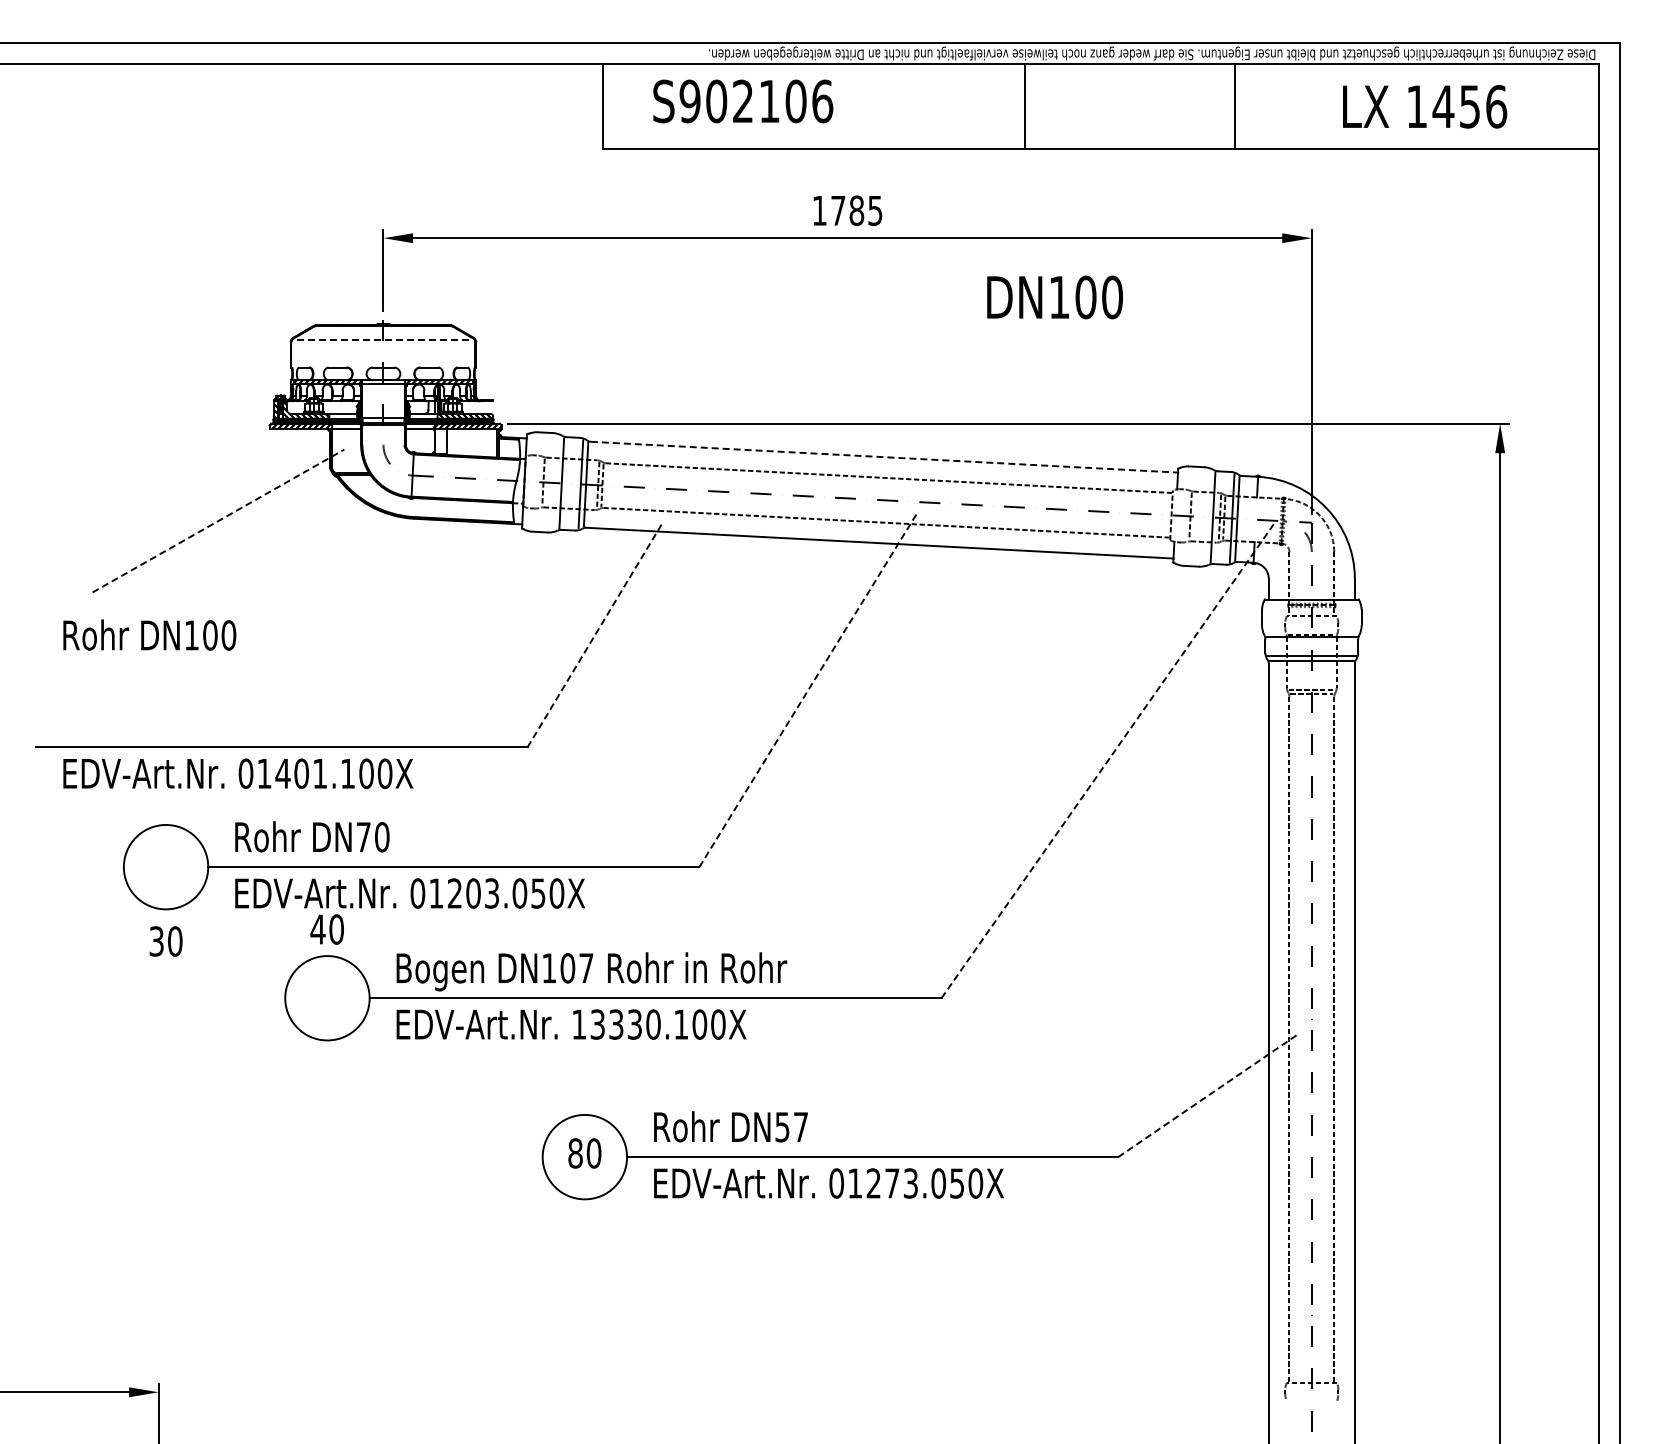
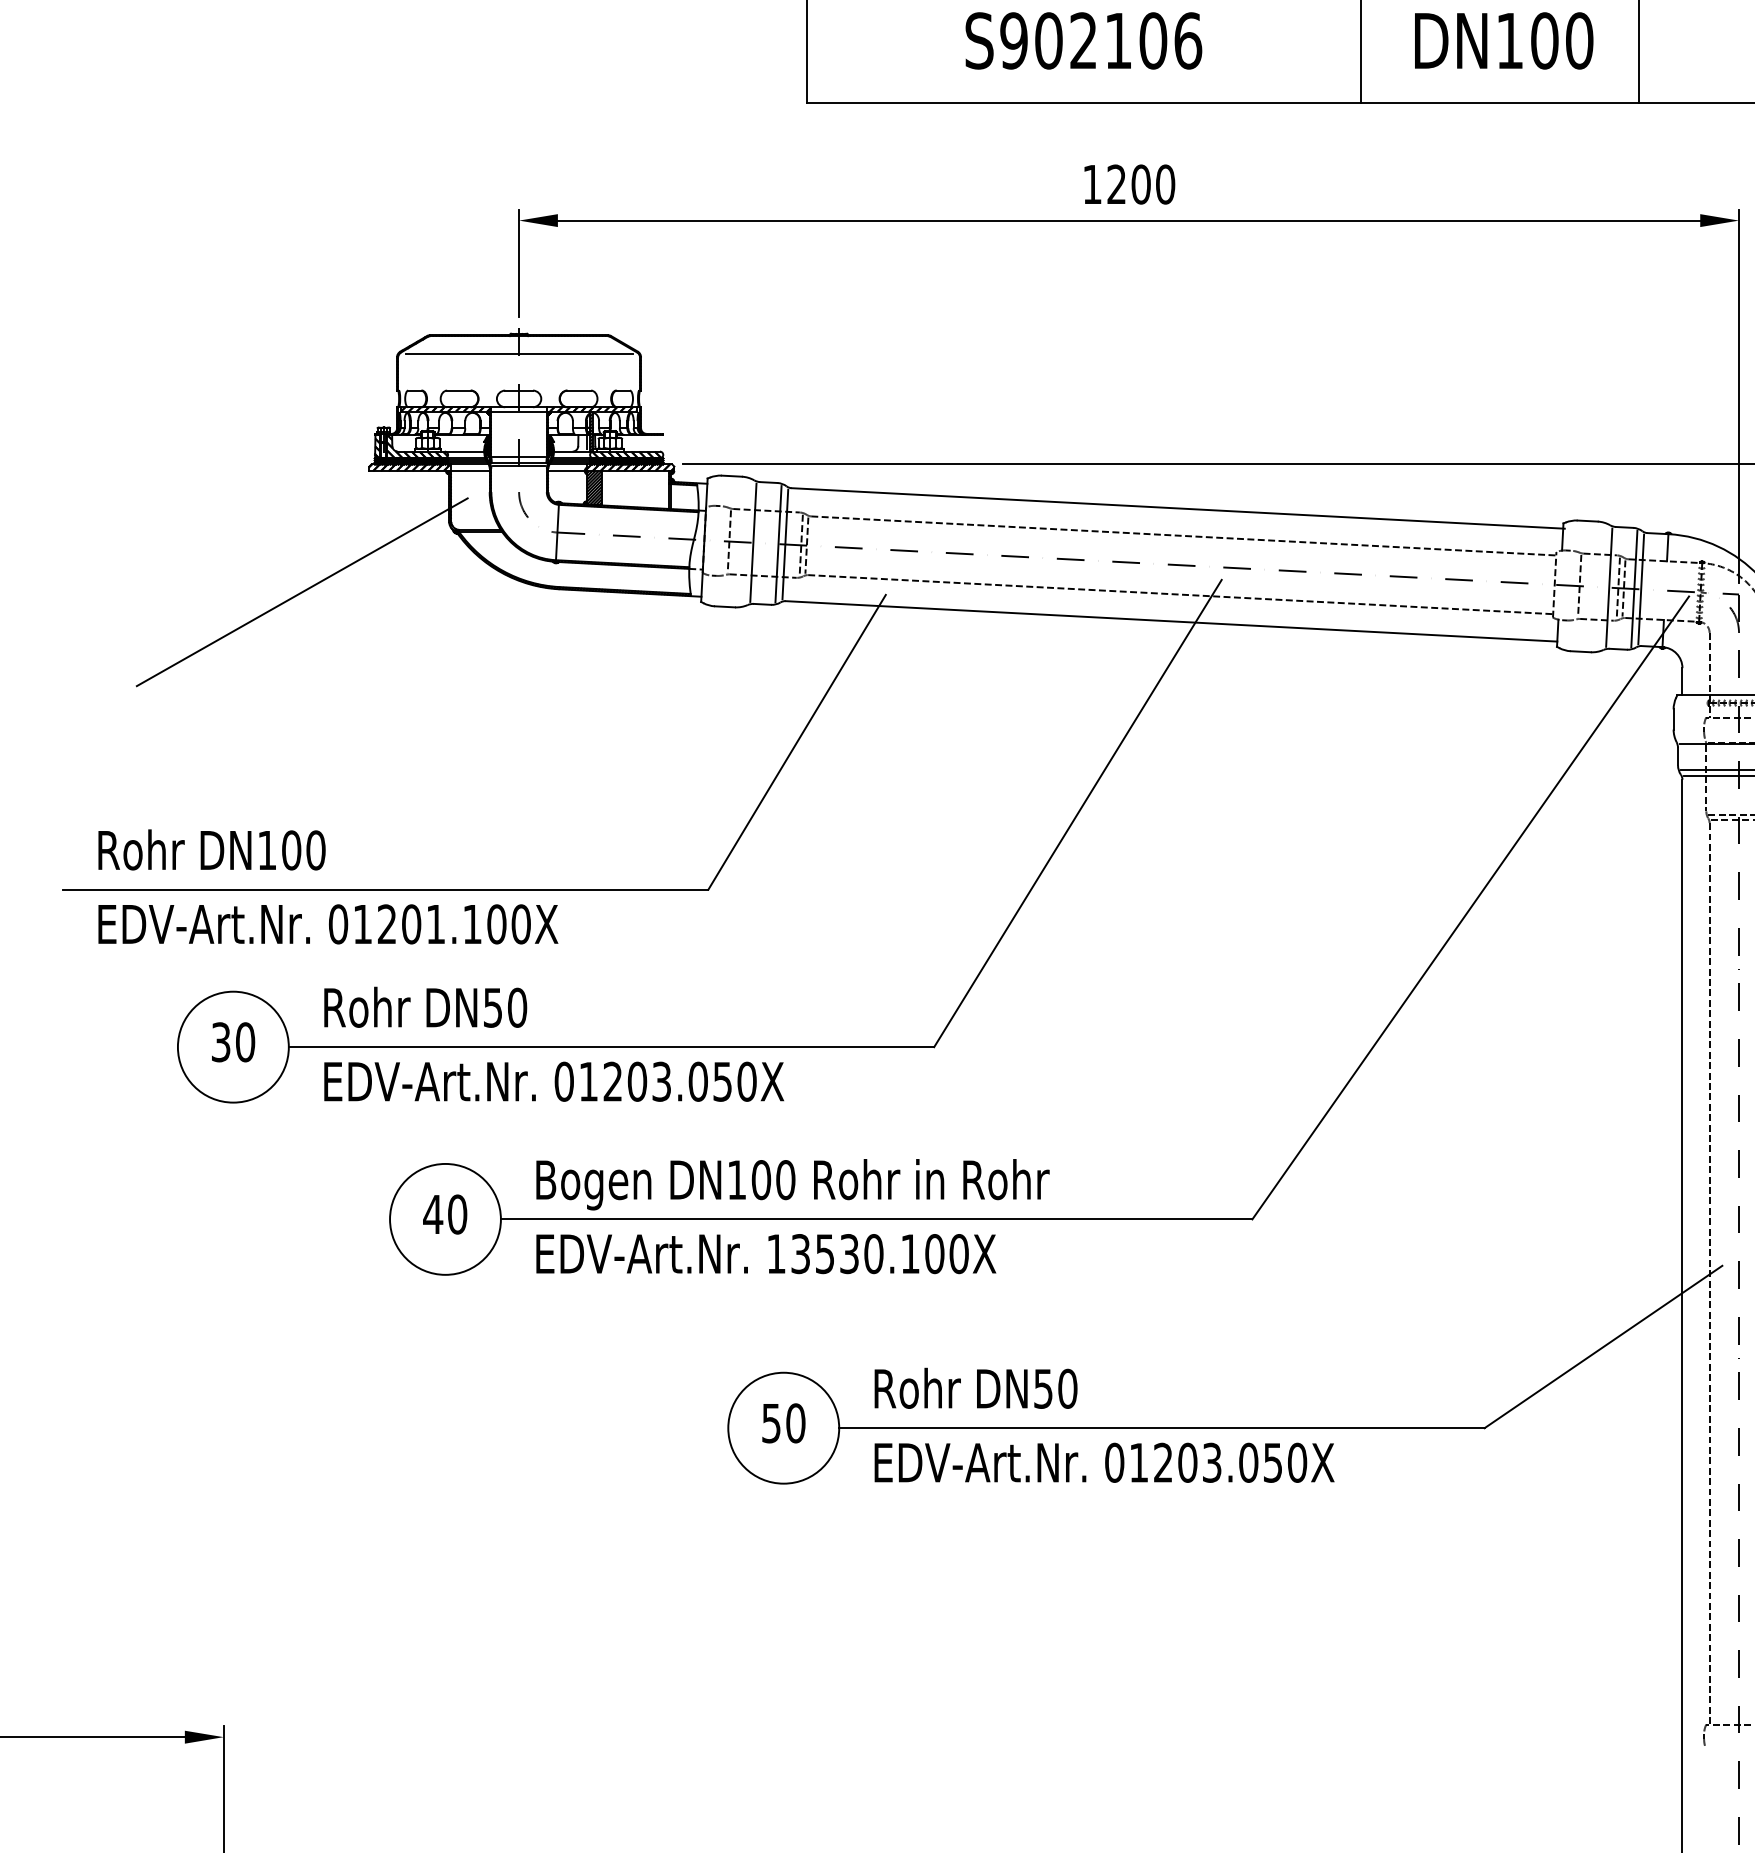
text: (743, 101) -> (1084, 40), moved
text: (856, 210) -> (1140, 184), 1785 -> 1200
text: (1054, 297) -> (1503, 40), moved
line: (383, 339) -> (519, 353), dashed -> solid
hatch: (440, 441) -> (594, 487), added
line: (885, 457) -> (1178, 508), dashed -> solid
line: (218, 521) -> (302, 592), dashed -> solid
text: (149, 634) -> (211, 849), moved
line: (595, 635) -> (797, 742), dashed -> solid
line: (808, 689) -> (1077, 813), dashed -> solid
line: (1107, 760) -> (1470, 906), dashed -> solid
text: (282, 773) -> (386, 924), 01401.100X -> 01201.100X
text: (363, 837) -> (492, 1008), DN70 -> DN50
text: (326, 929) -> (444, 1214), moved
text: (165, 941) -> (232, 1042), moved
text: (586, 968) -> (785, 1180), DN107 -> DN100
text: (616, 1024) -> (825, 1253), 13330.100X -> 13530.100X
line: (1208, 1095) -> (1603, 1347), dashed -> solid
text: (800, 1127) -> (1067, 1389), DN57 -> DN50
text: (575, 1153) -> (771, 1423), 80 -> 50
text: (892, 1183) -> (1187, 1462), 01273.050X -> 01203.050X

